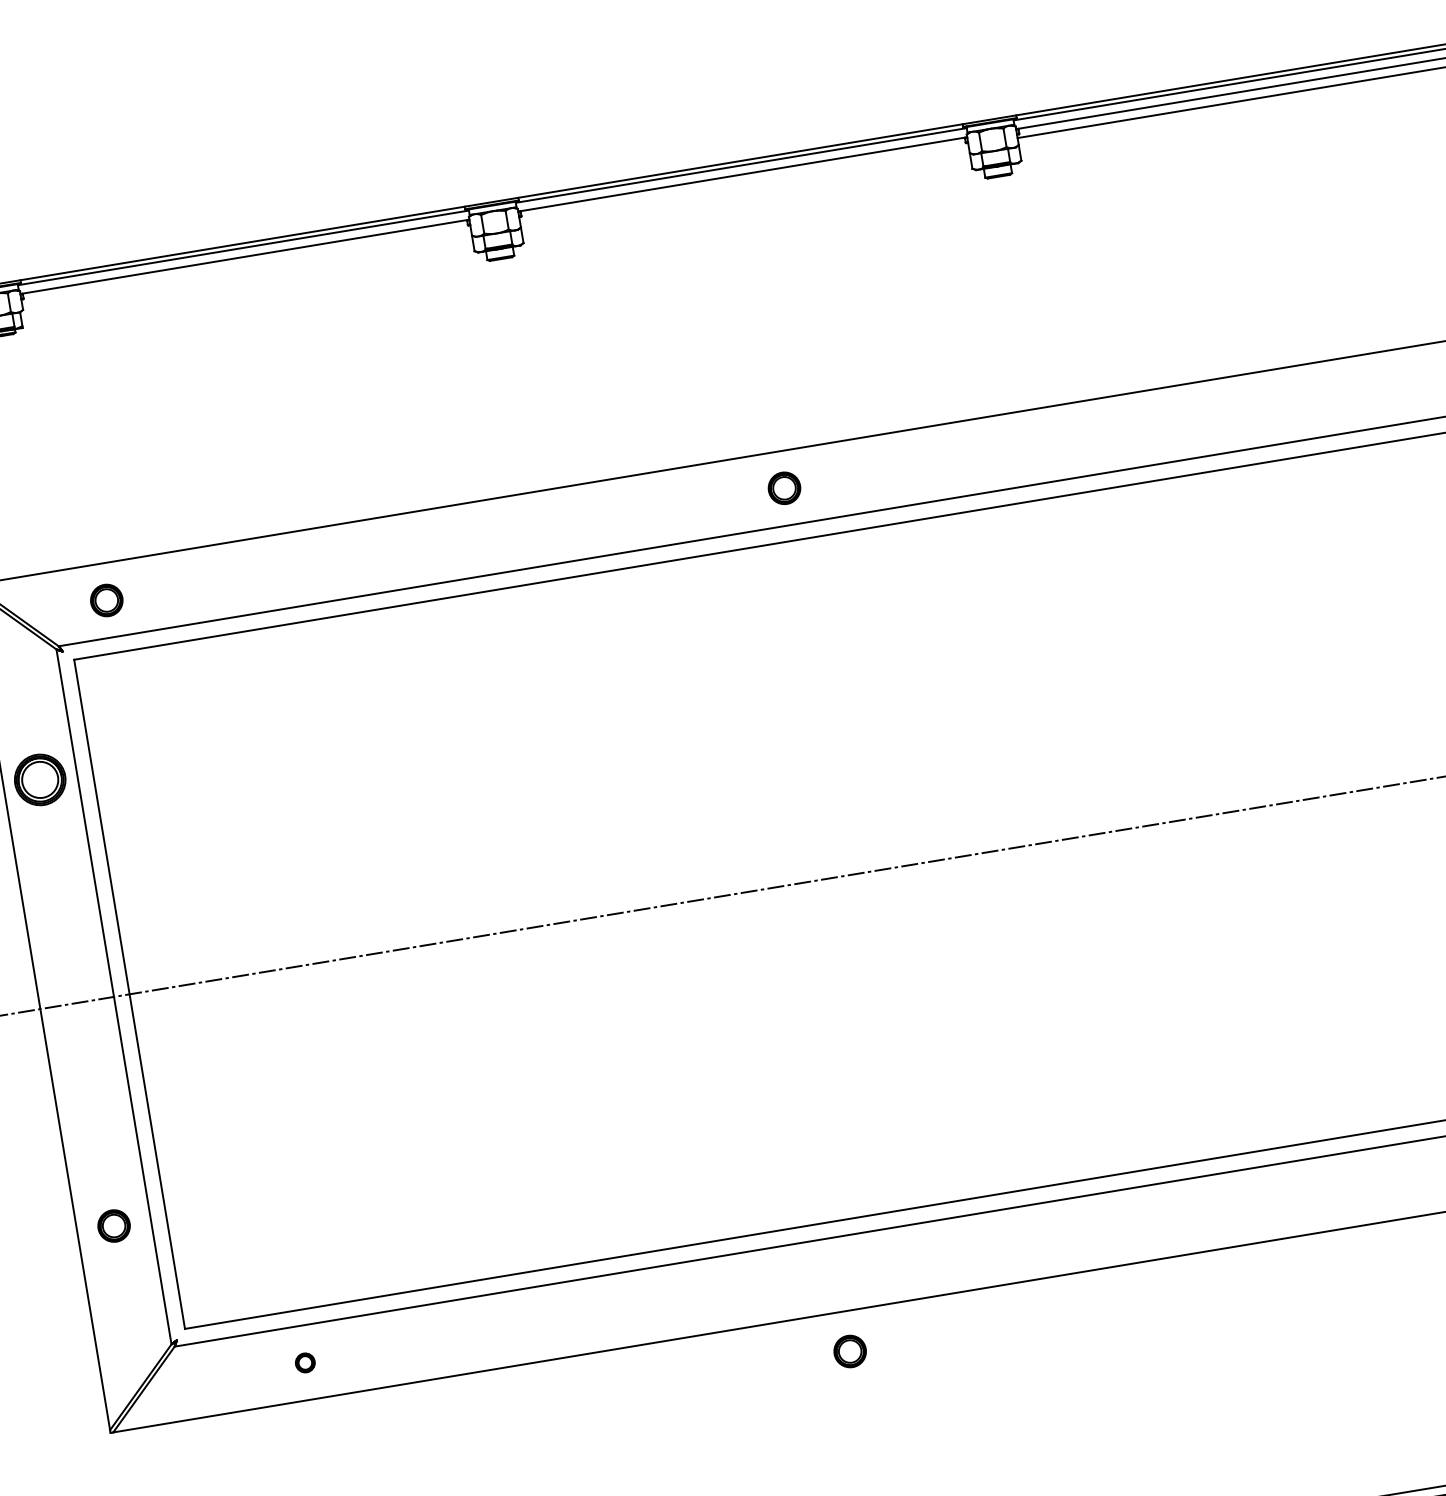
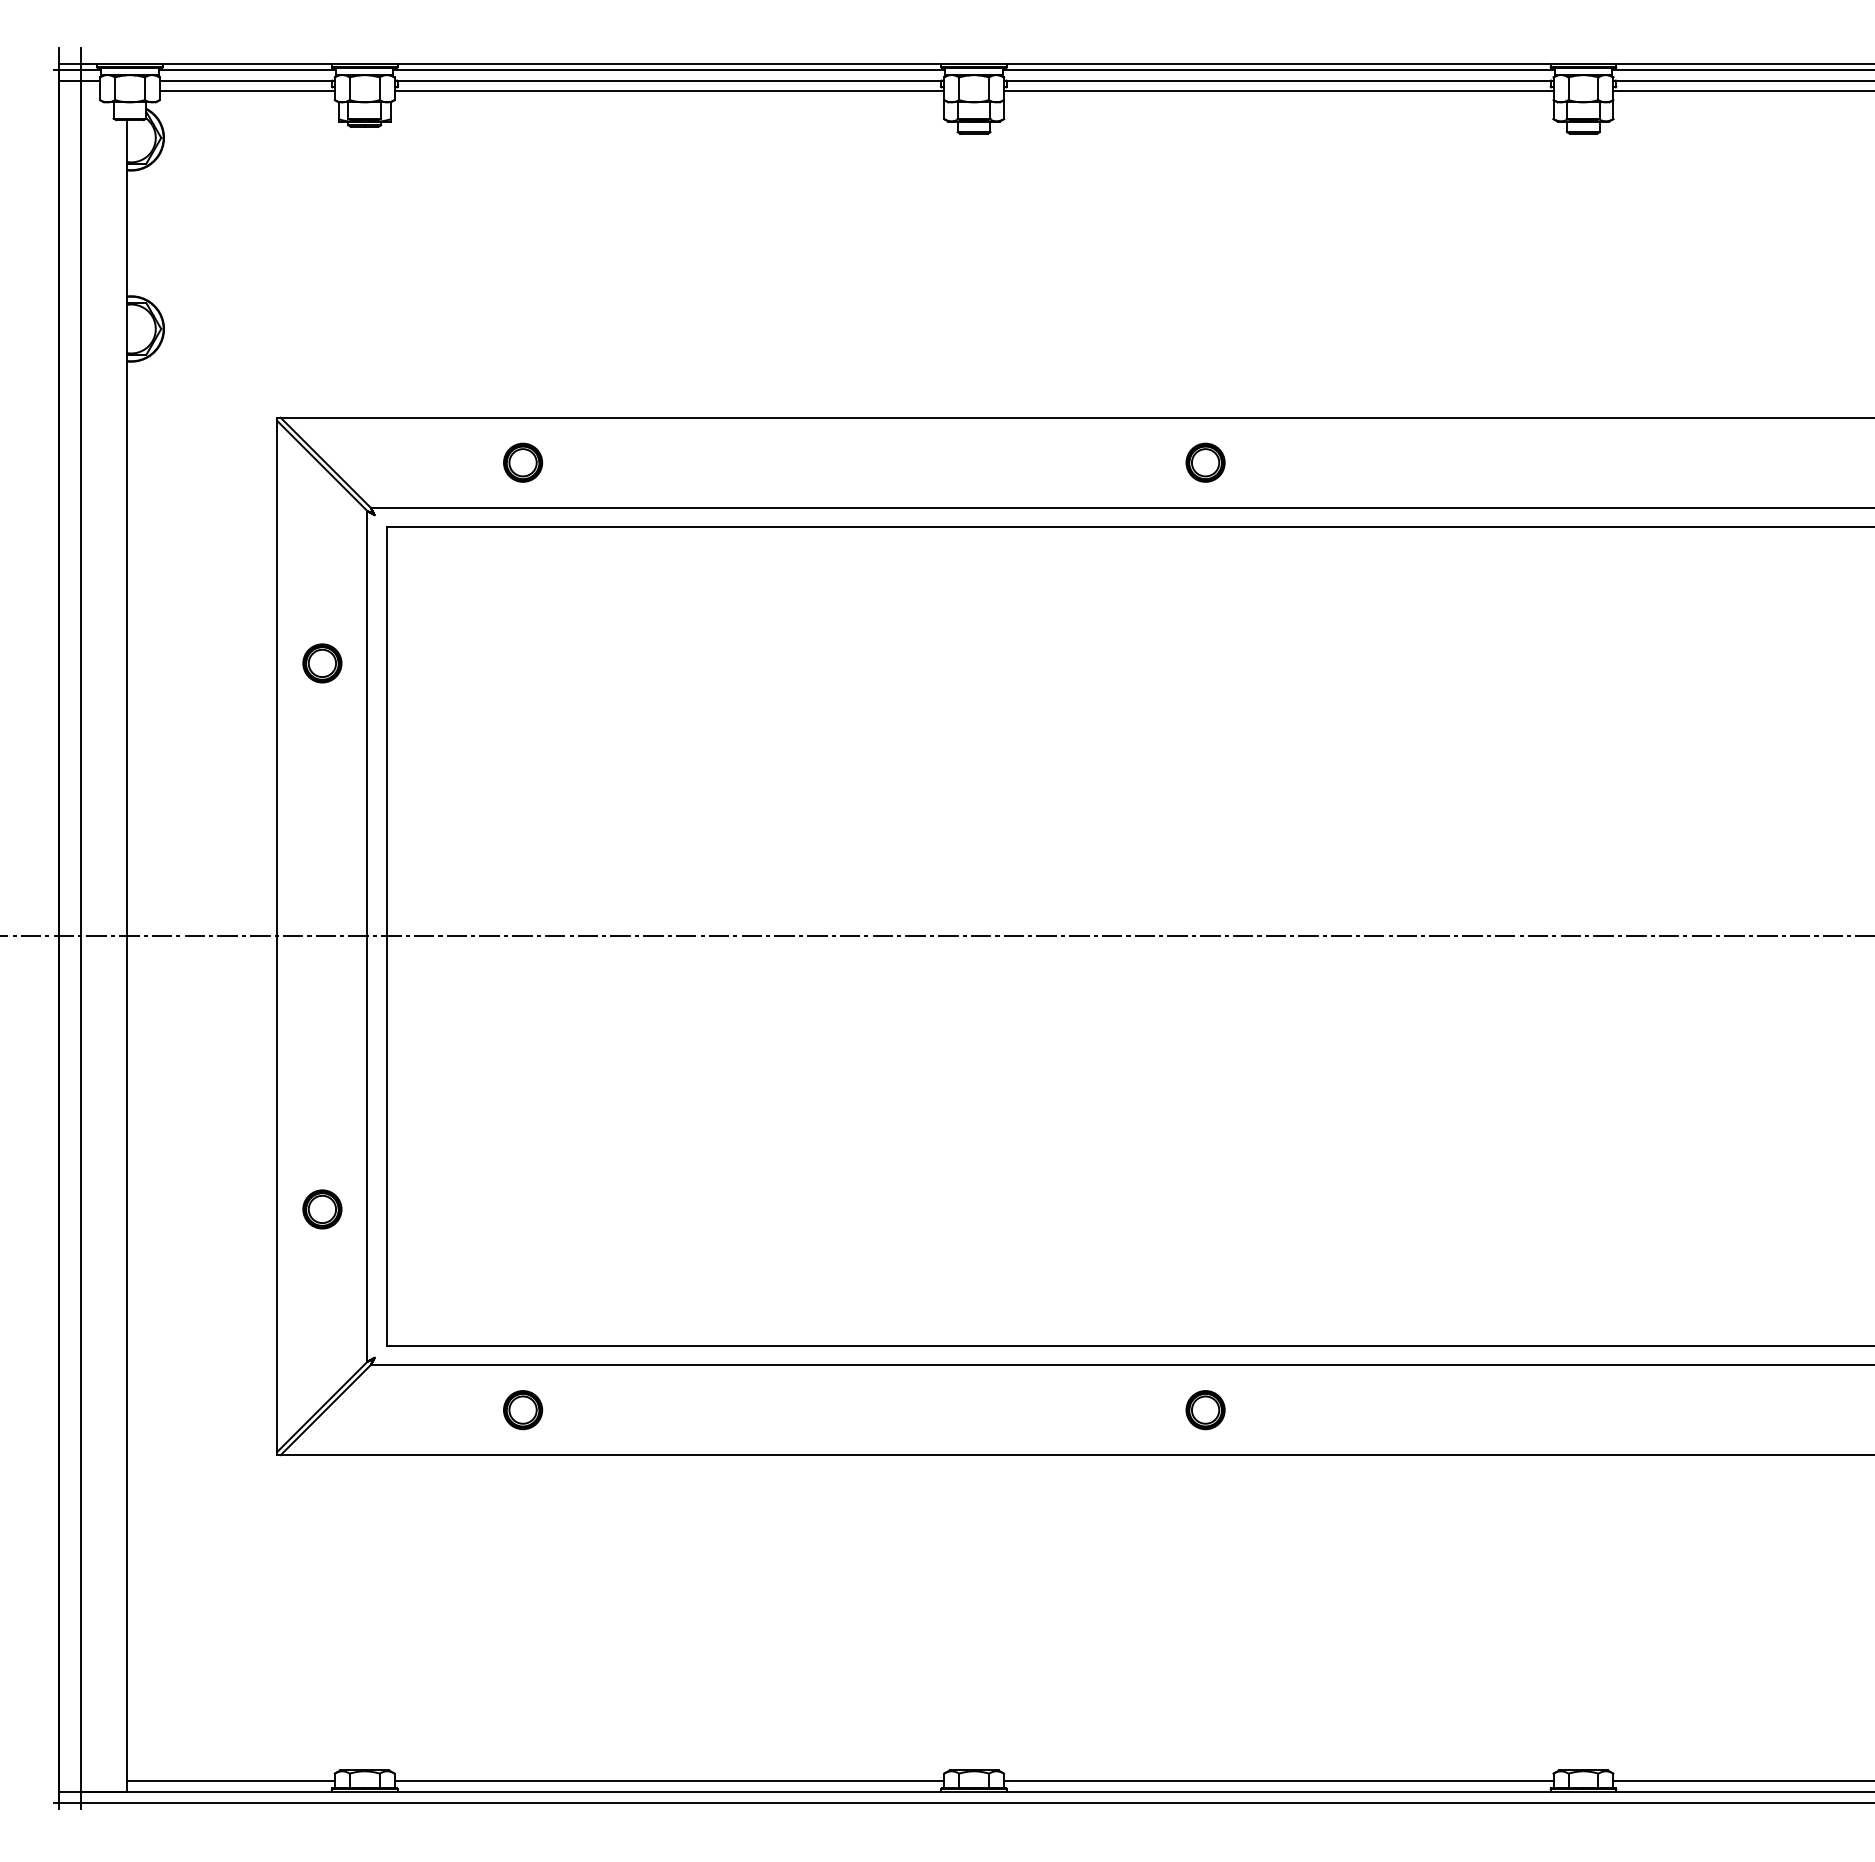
line: (744, 183) -> (1278, 91), added
line: (246, 265) -> (669, 91), added
part: (784, 488) -> (1205, 462), moved
part: (107, 600) -> (523, 462), moved
part: (40, 780) -> (322, 663), size x0.62
part: (850, 1351) -> (1205, 1410), moved
part: (305, 1363) -> (523, 1410), size x1.67

